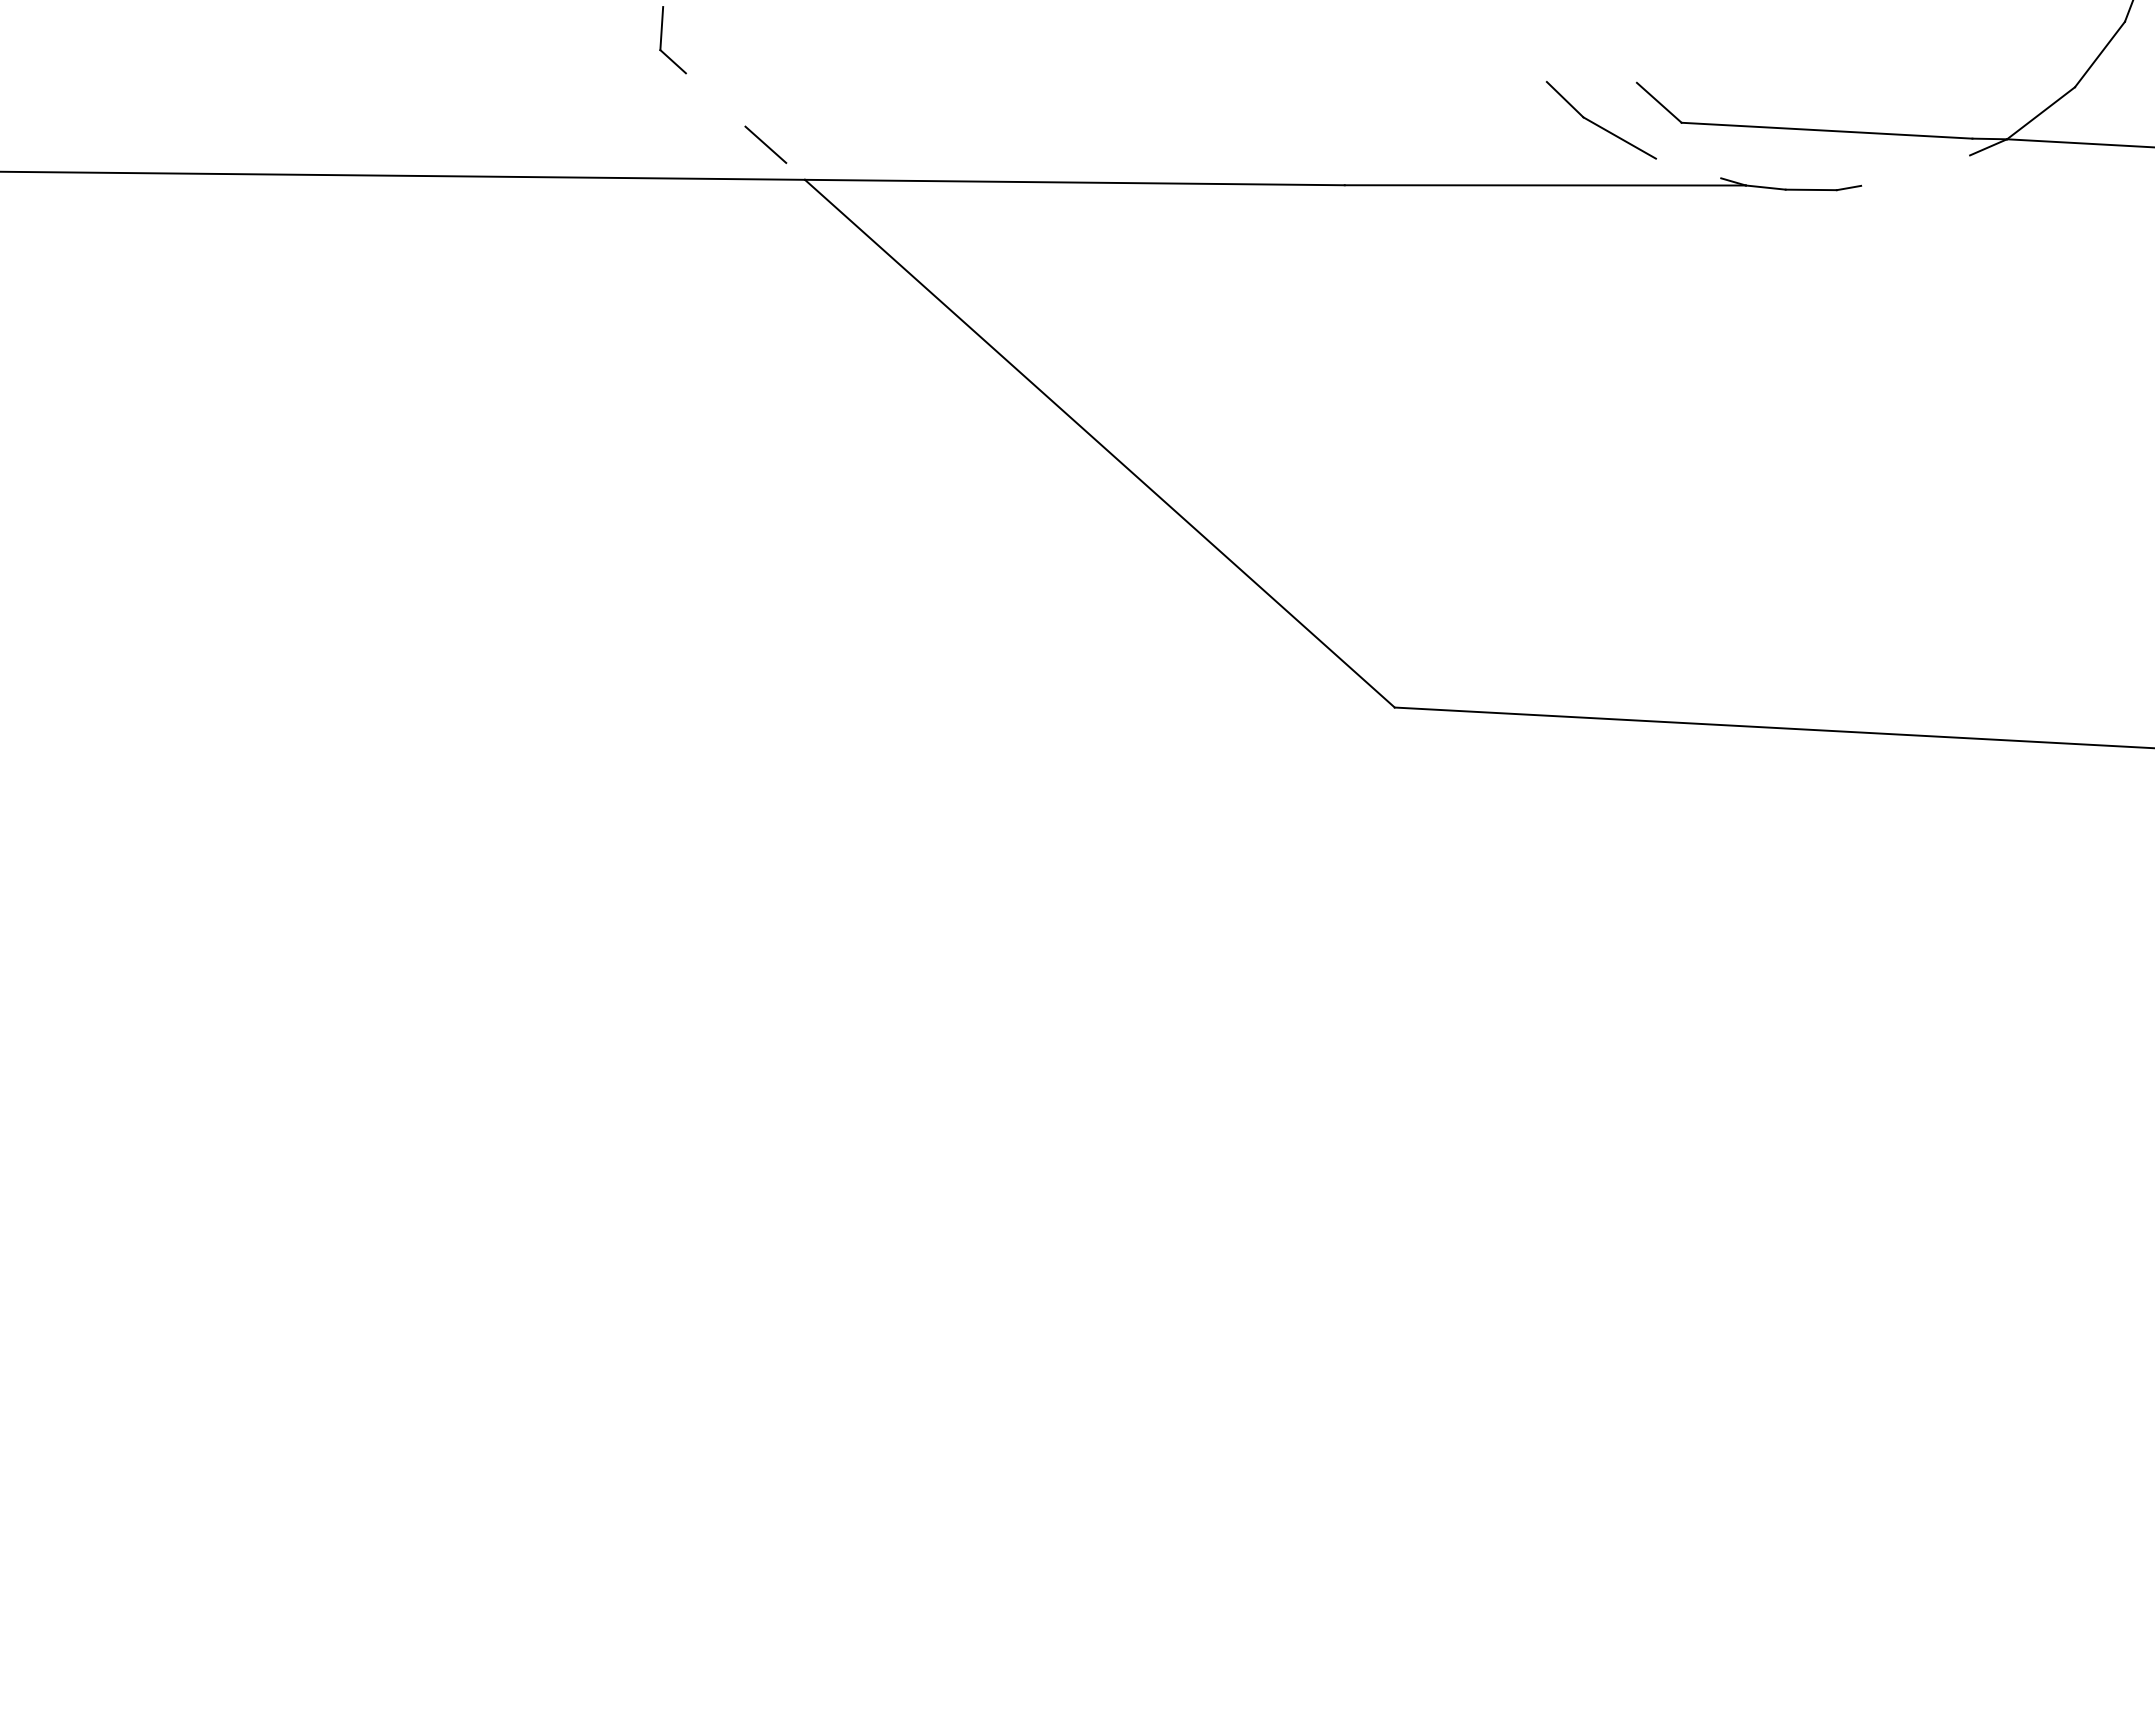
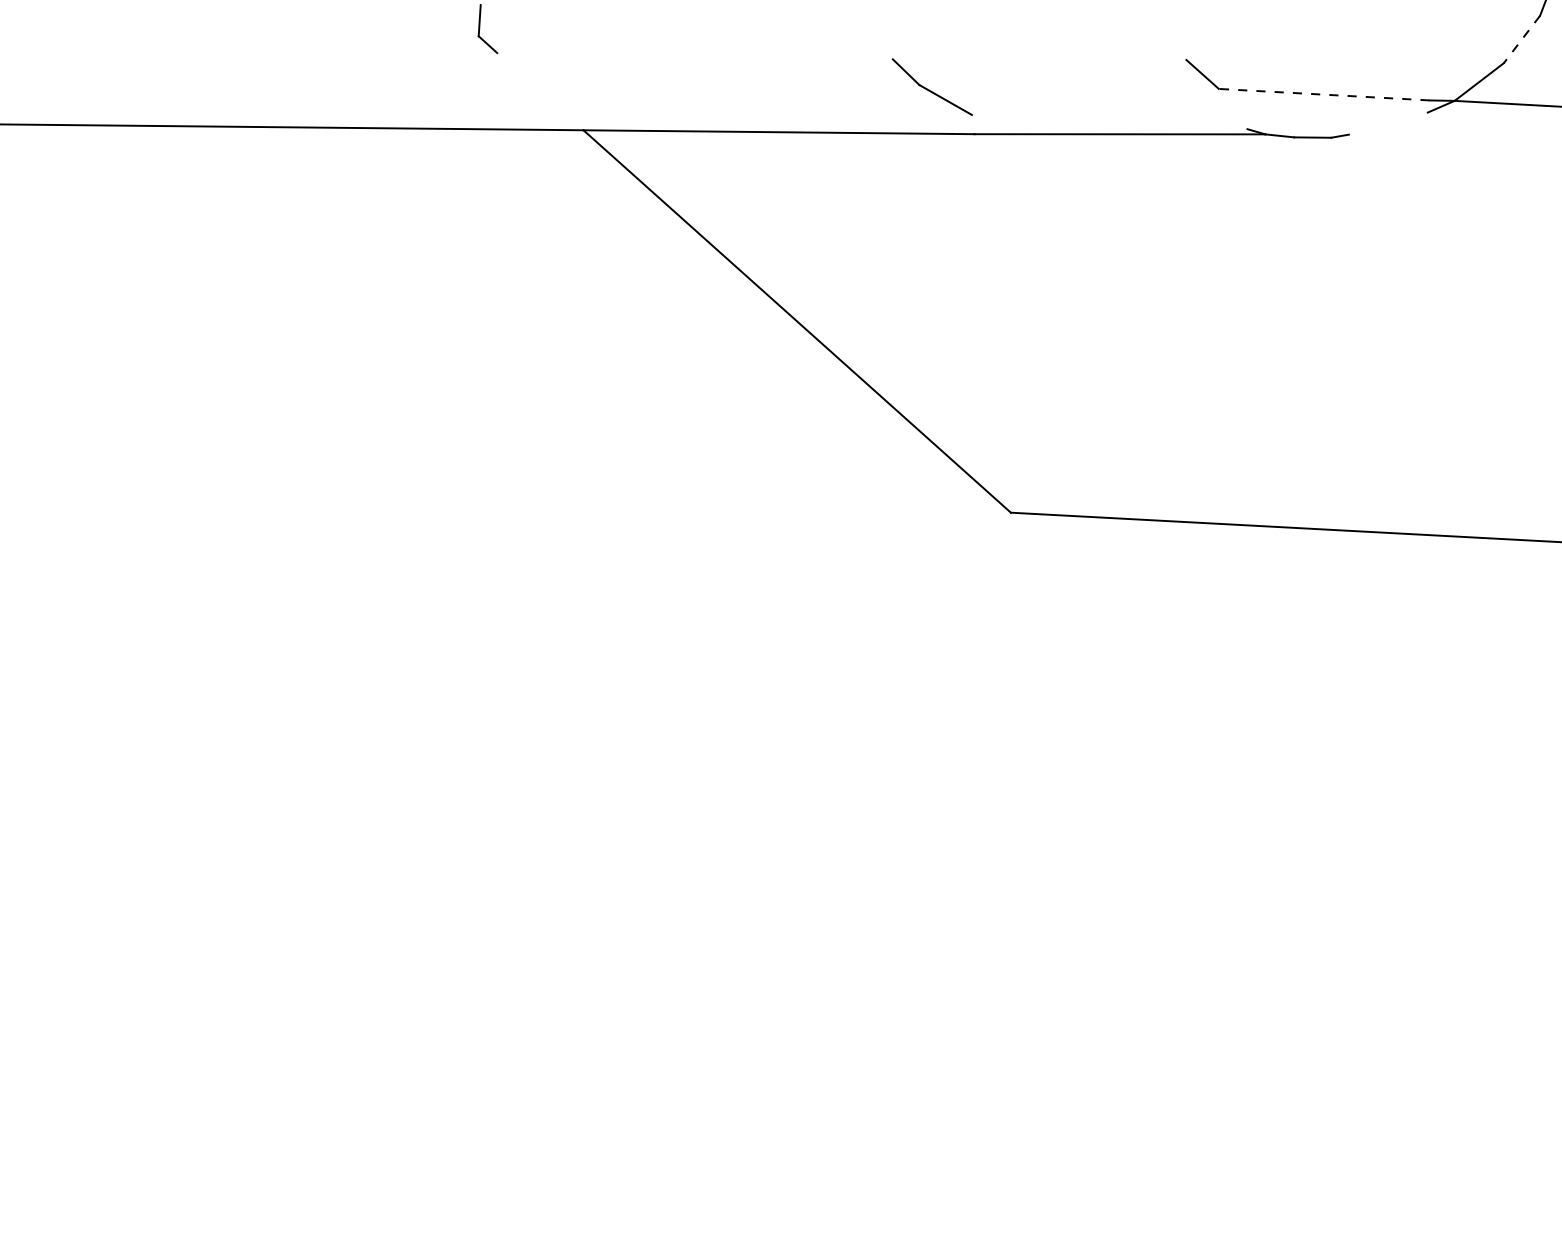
line: (2099, 54) -> (1521, 39), solid -> dashed
part: (1601, 120) -> (932, 87), moved
line: (1827, 130) -> (1324, 94), solid -> dashed
line: (765, 144) -> (554, 104), removed

